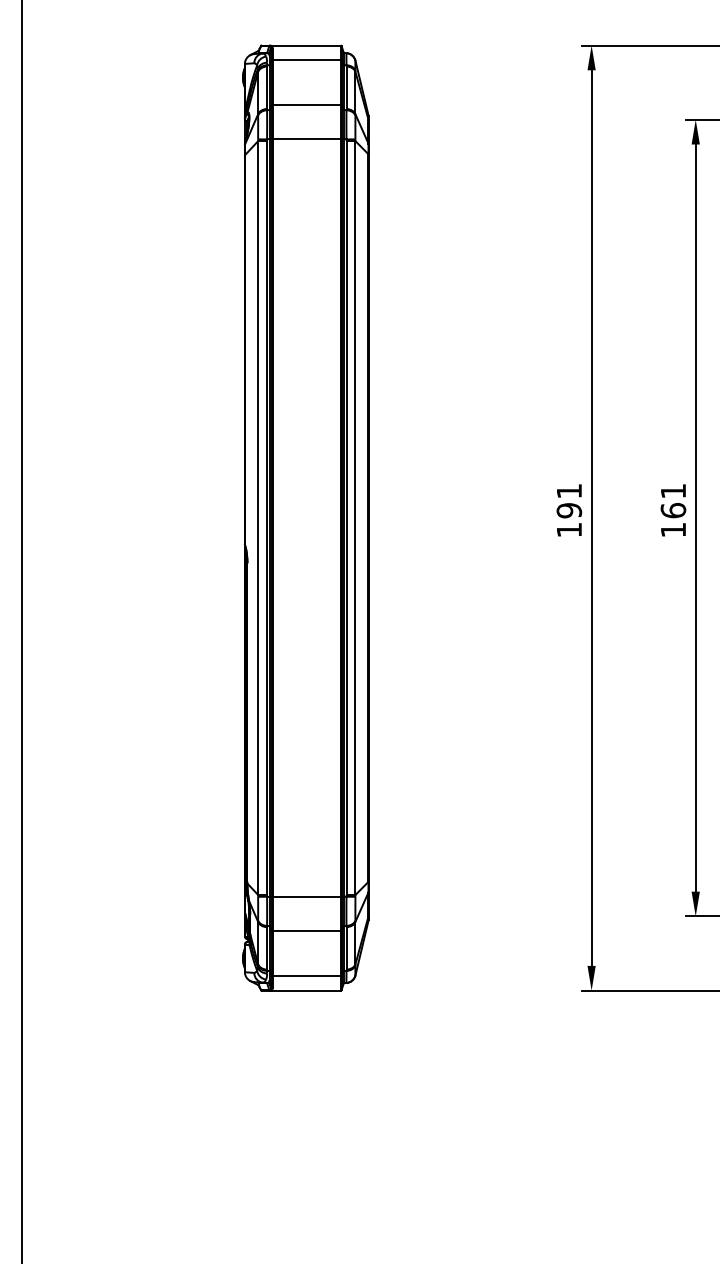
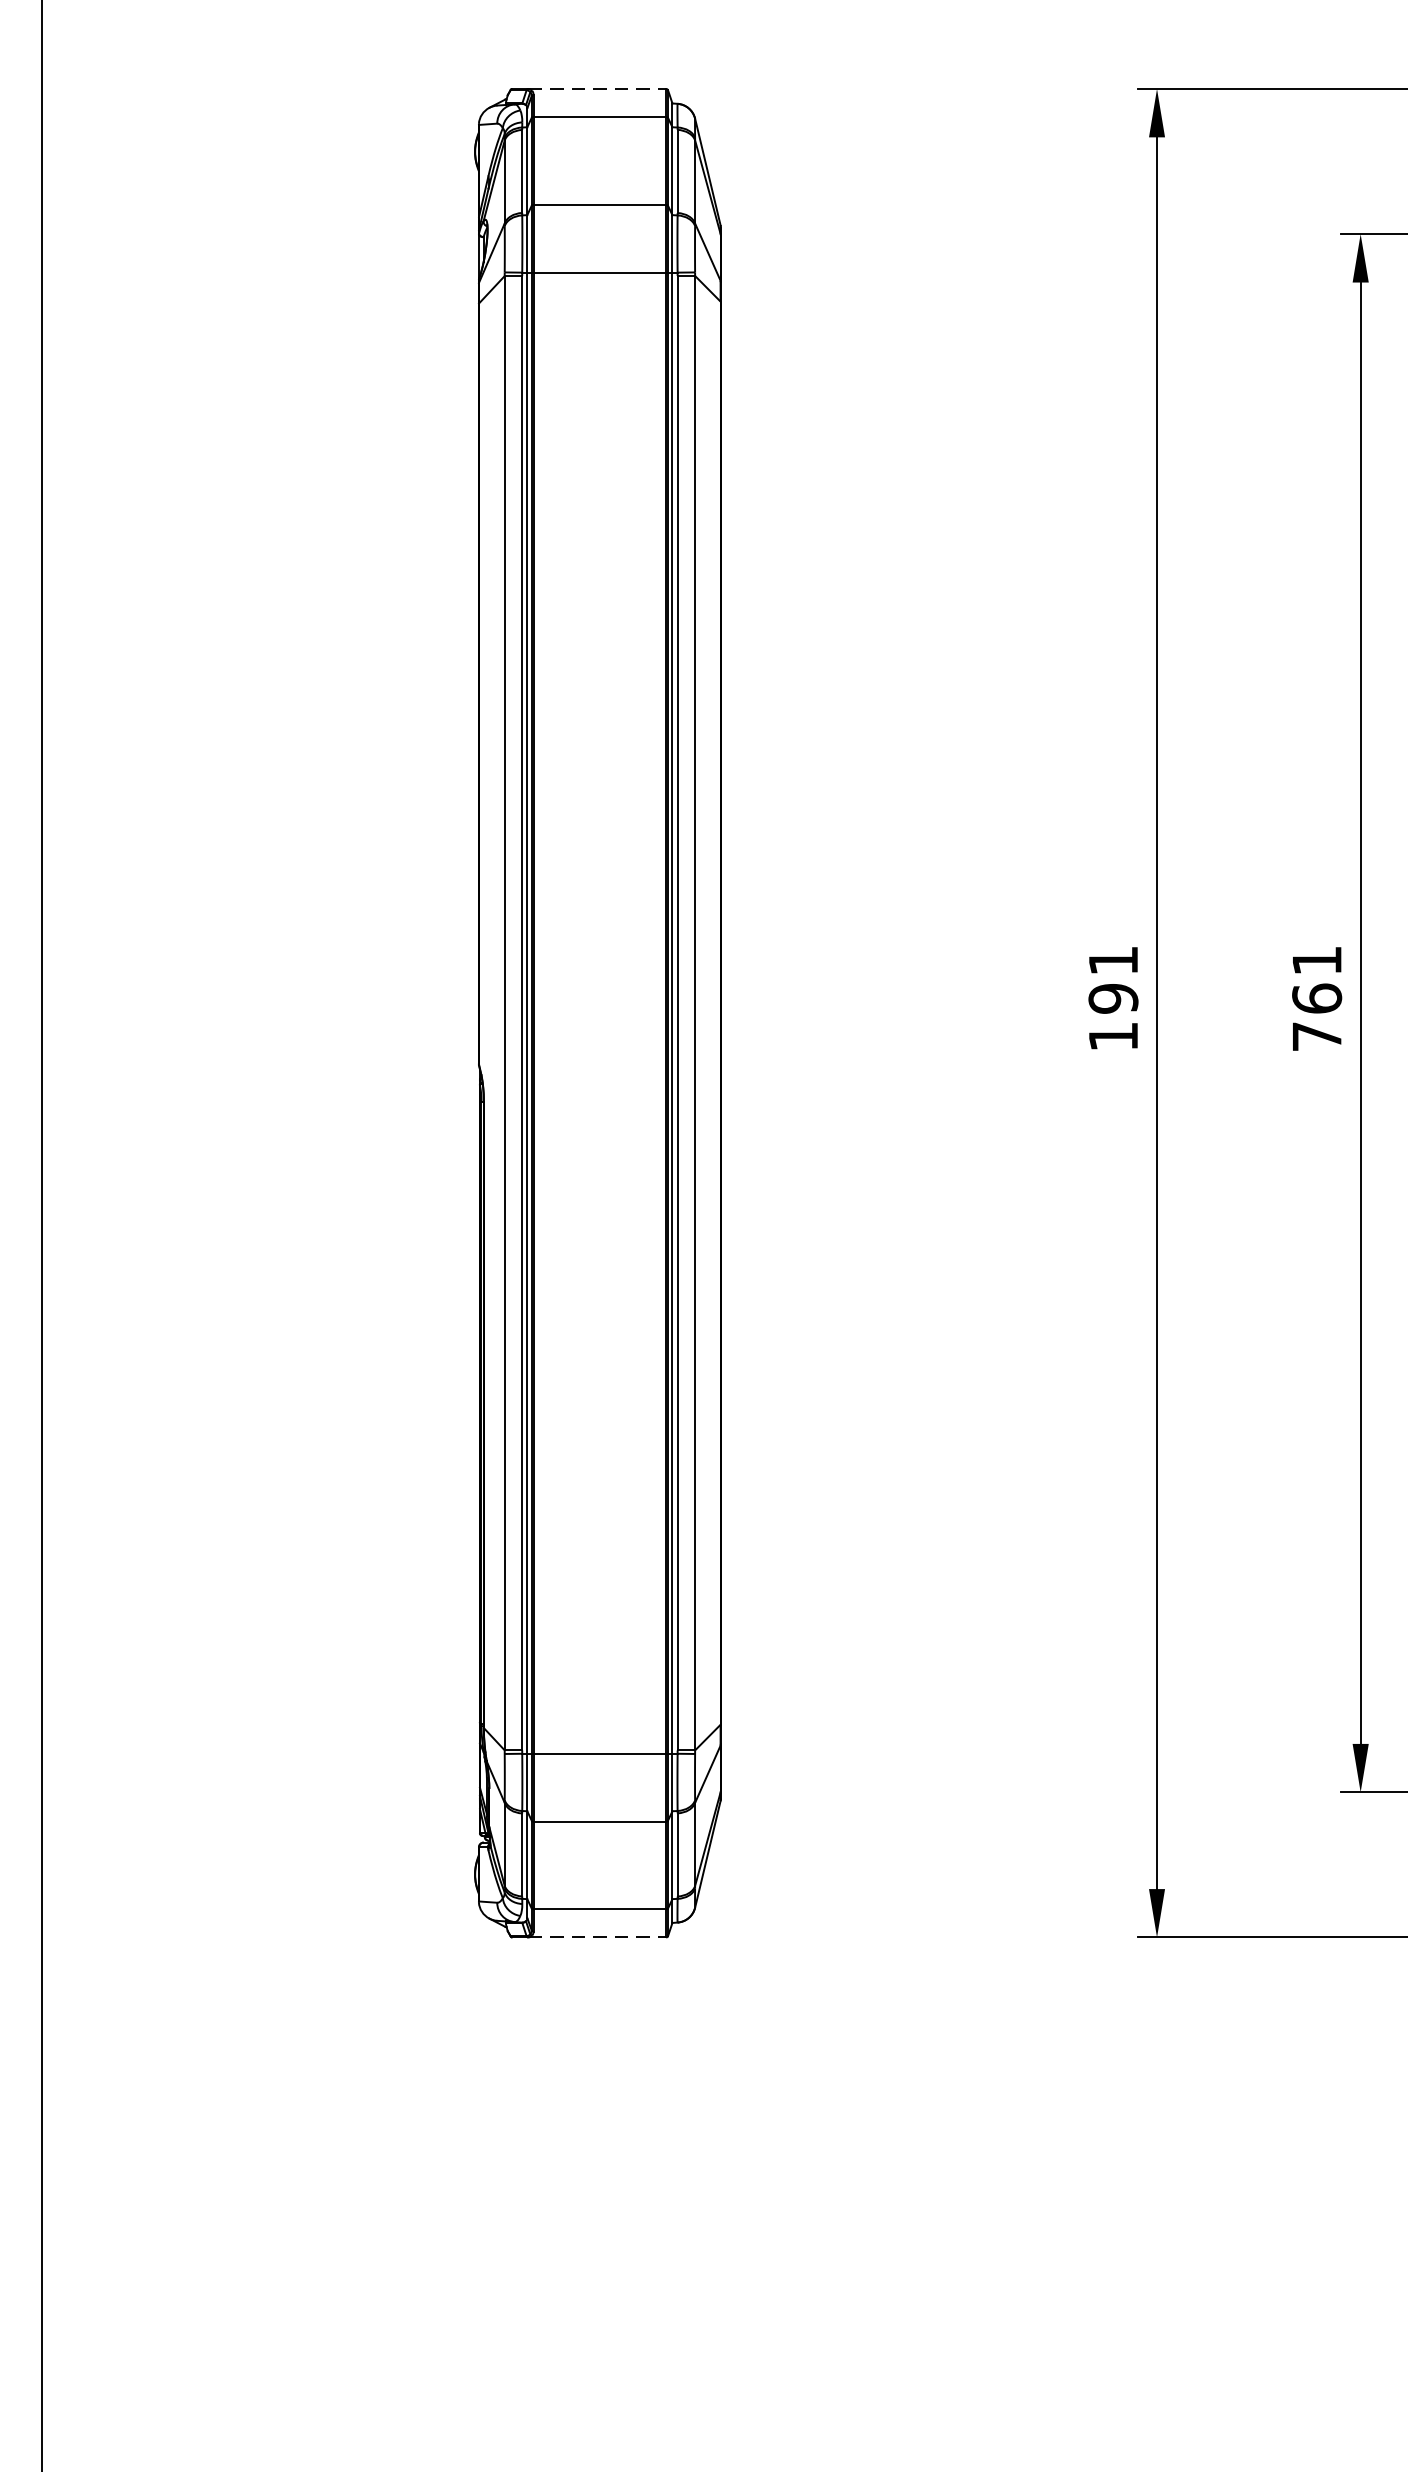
line: (305, 45) -> (597, 88), solid -> dashed
text: (673, 530) -> (1317, 1037), 161 -> 761
line: (305, 990) -> (597, 1937), solid -> dashed

